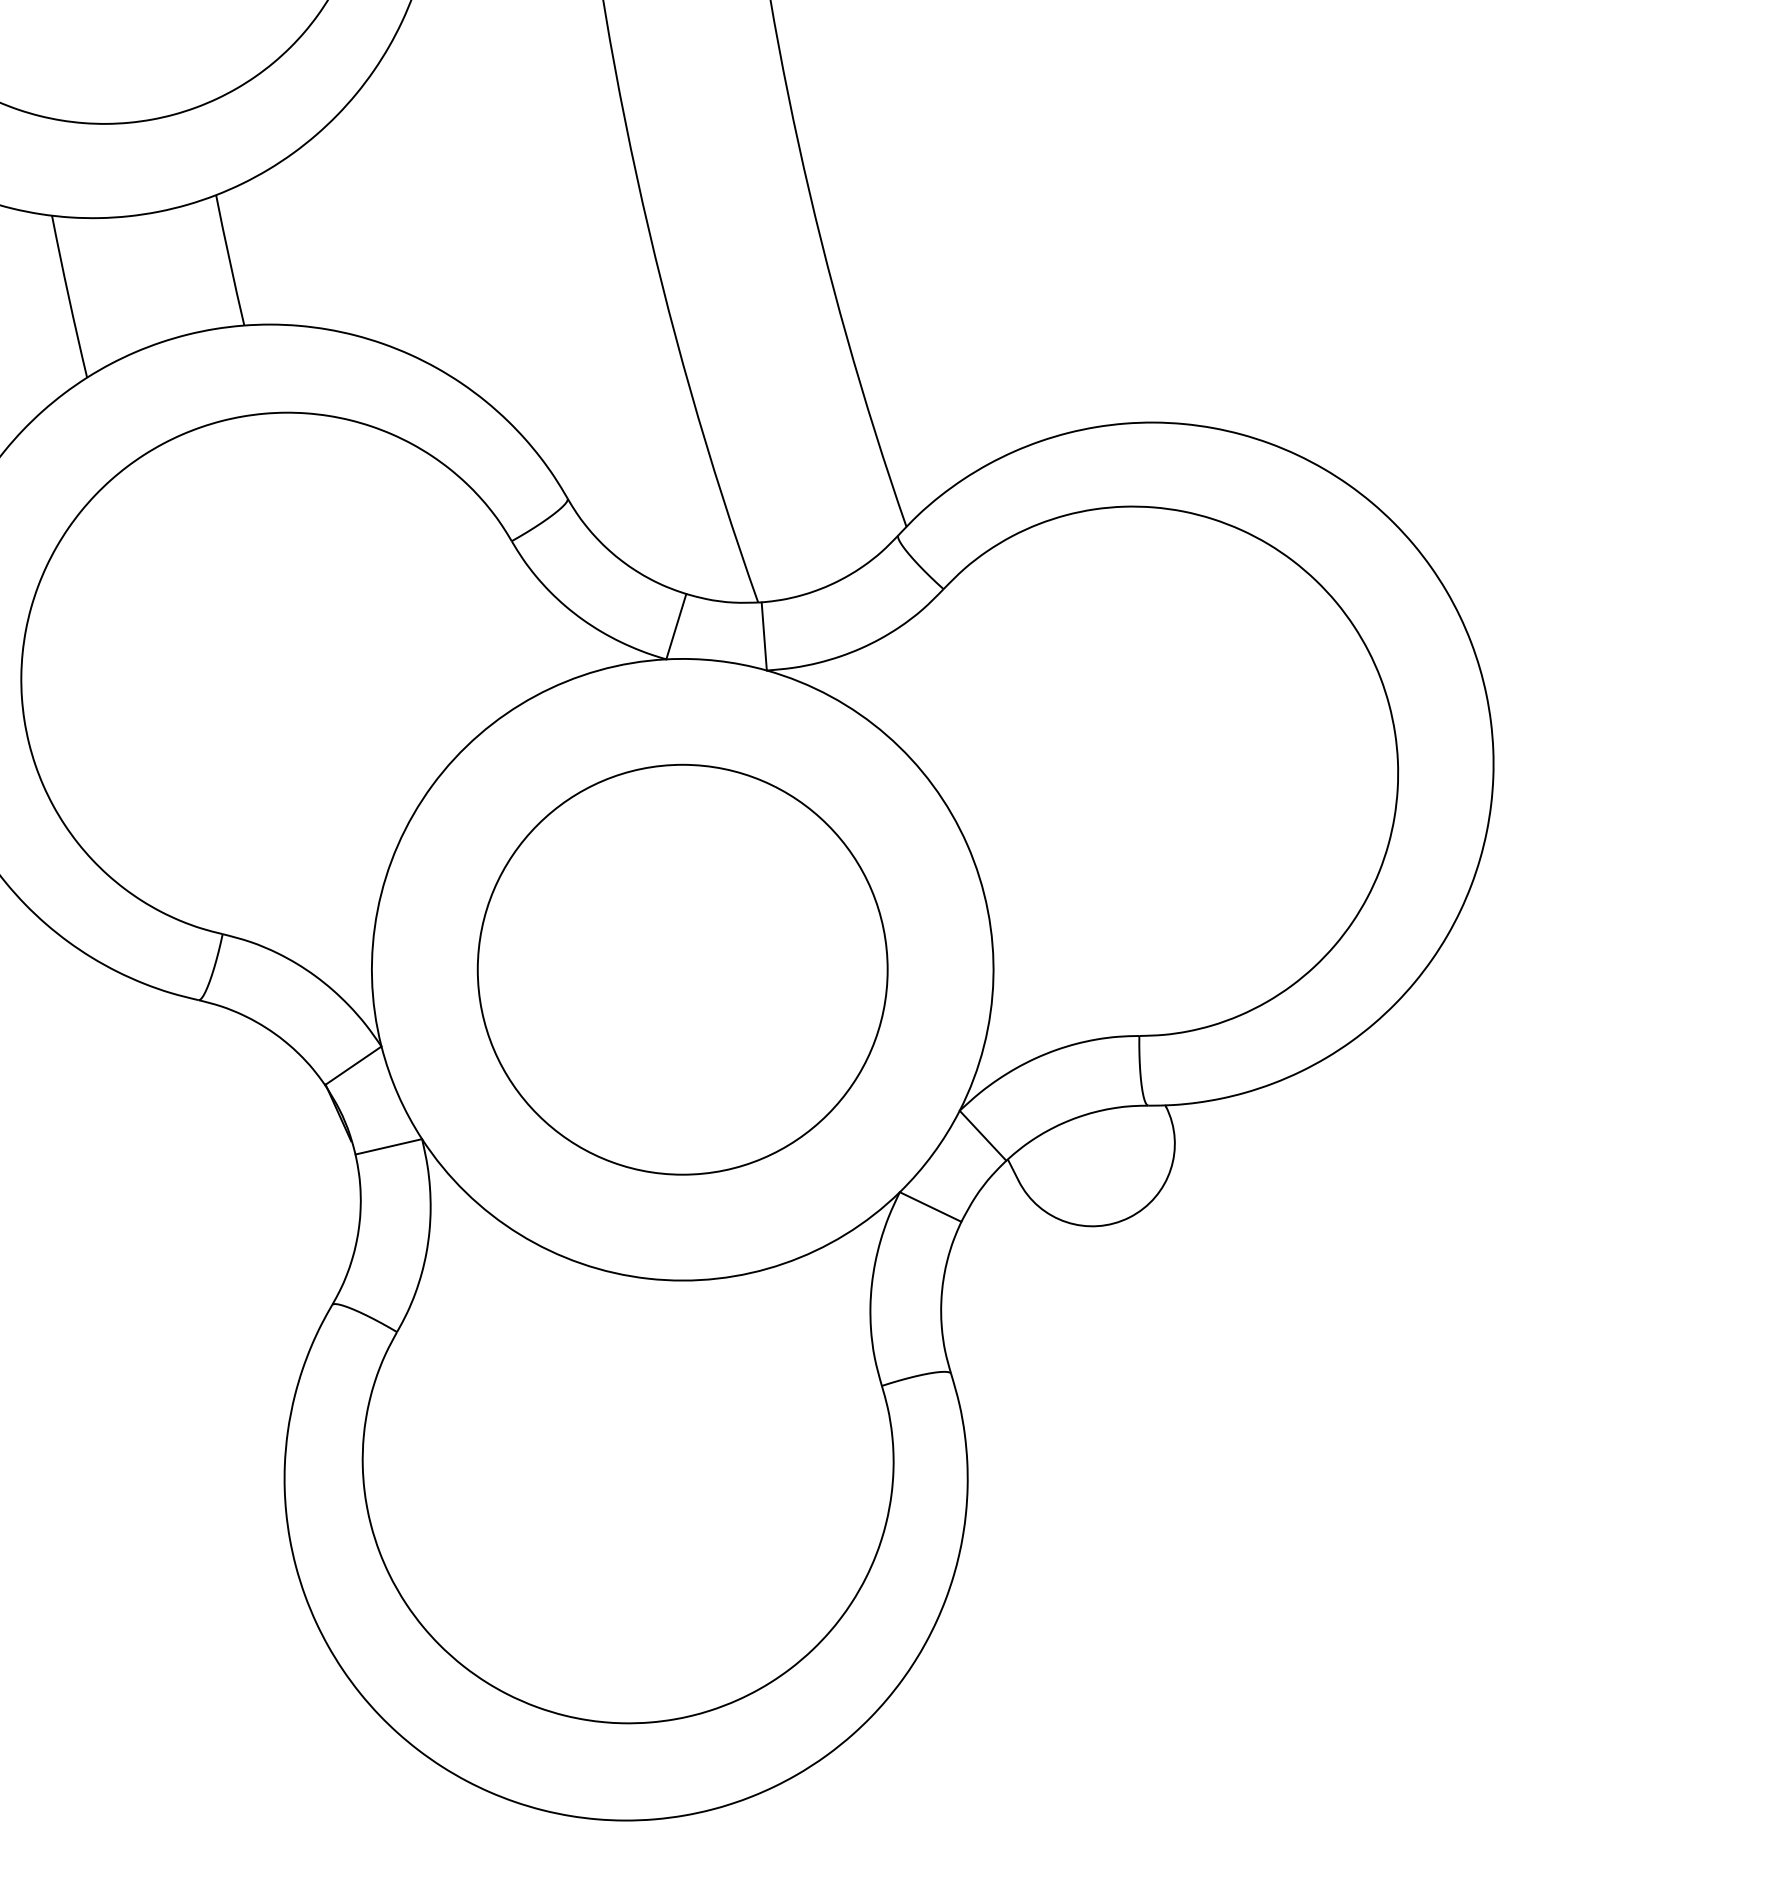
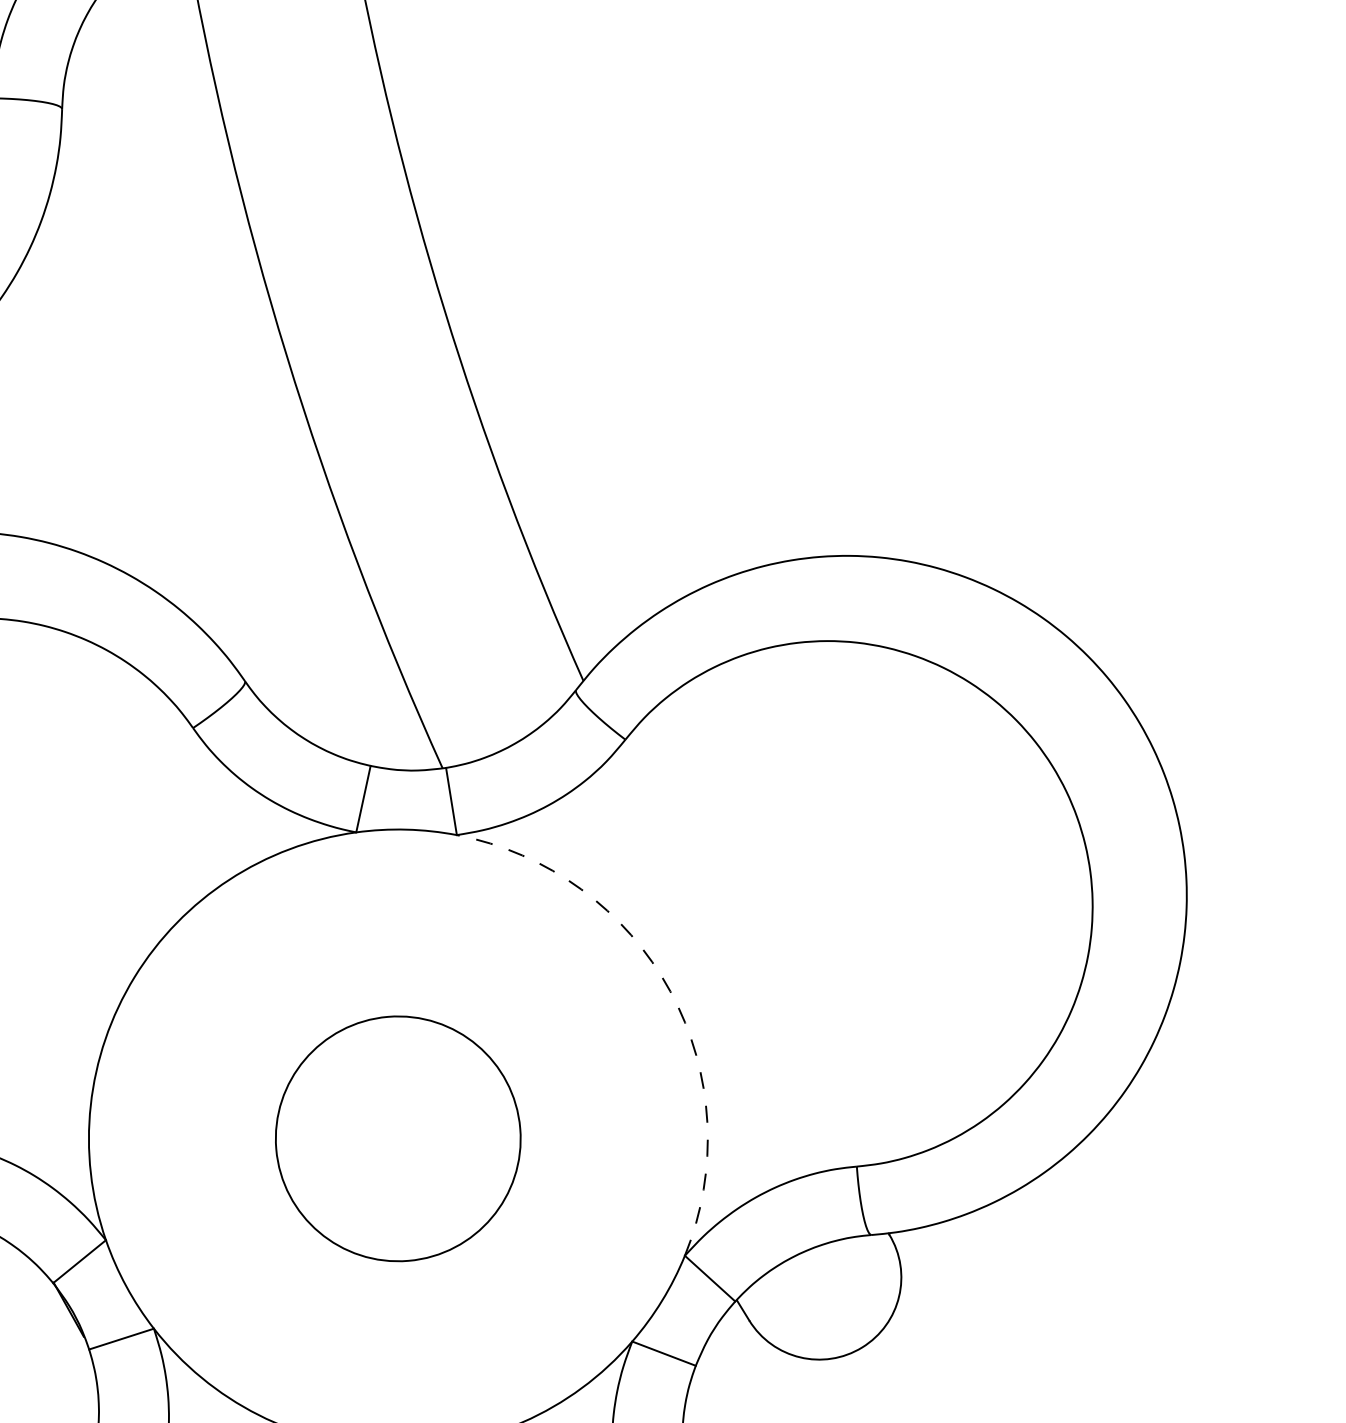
arc: (967, 845) -> (670, 991), solid -> dashed
circle: (682, 969) -> (398, 1138), size x0.6

